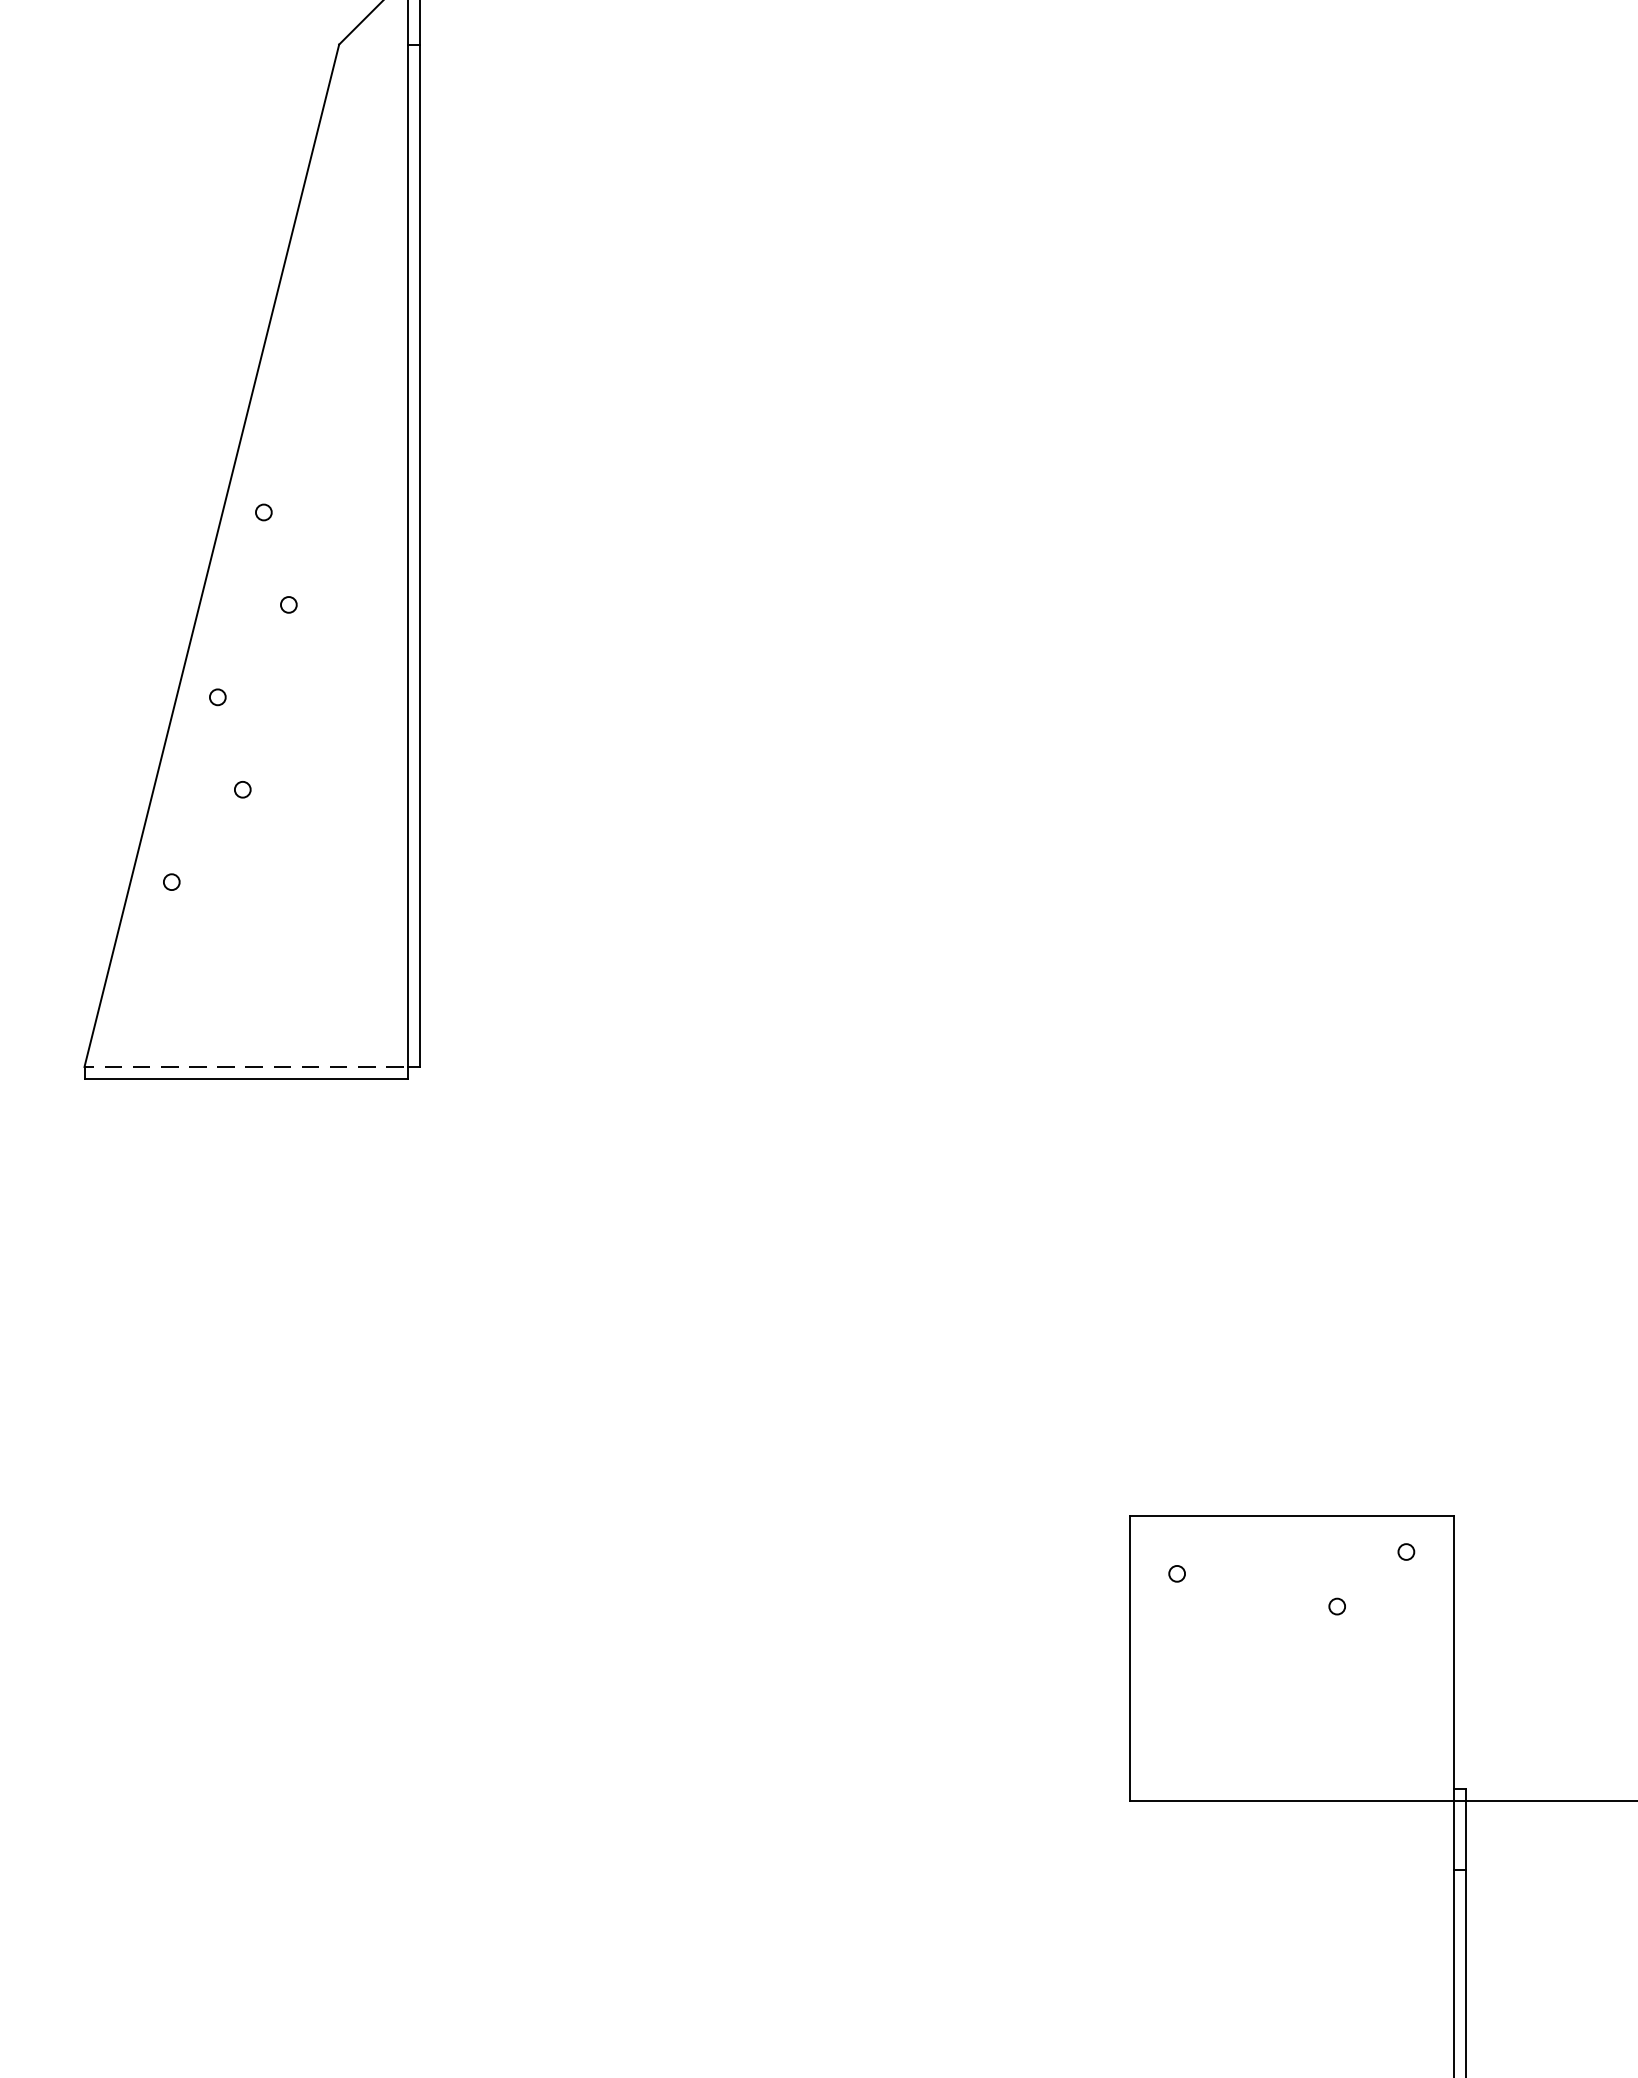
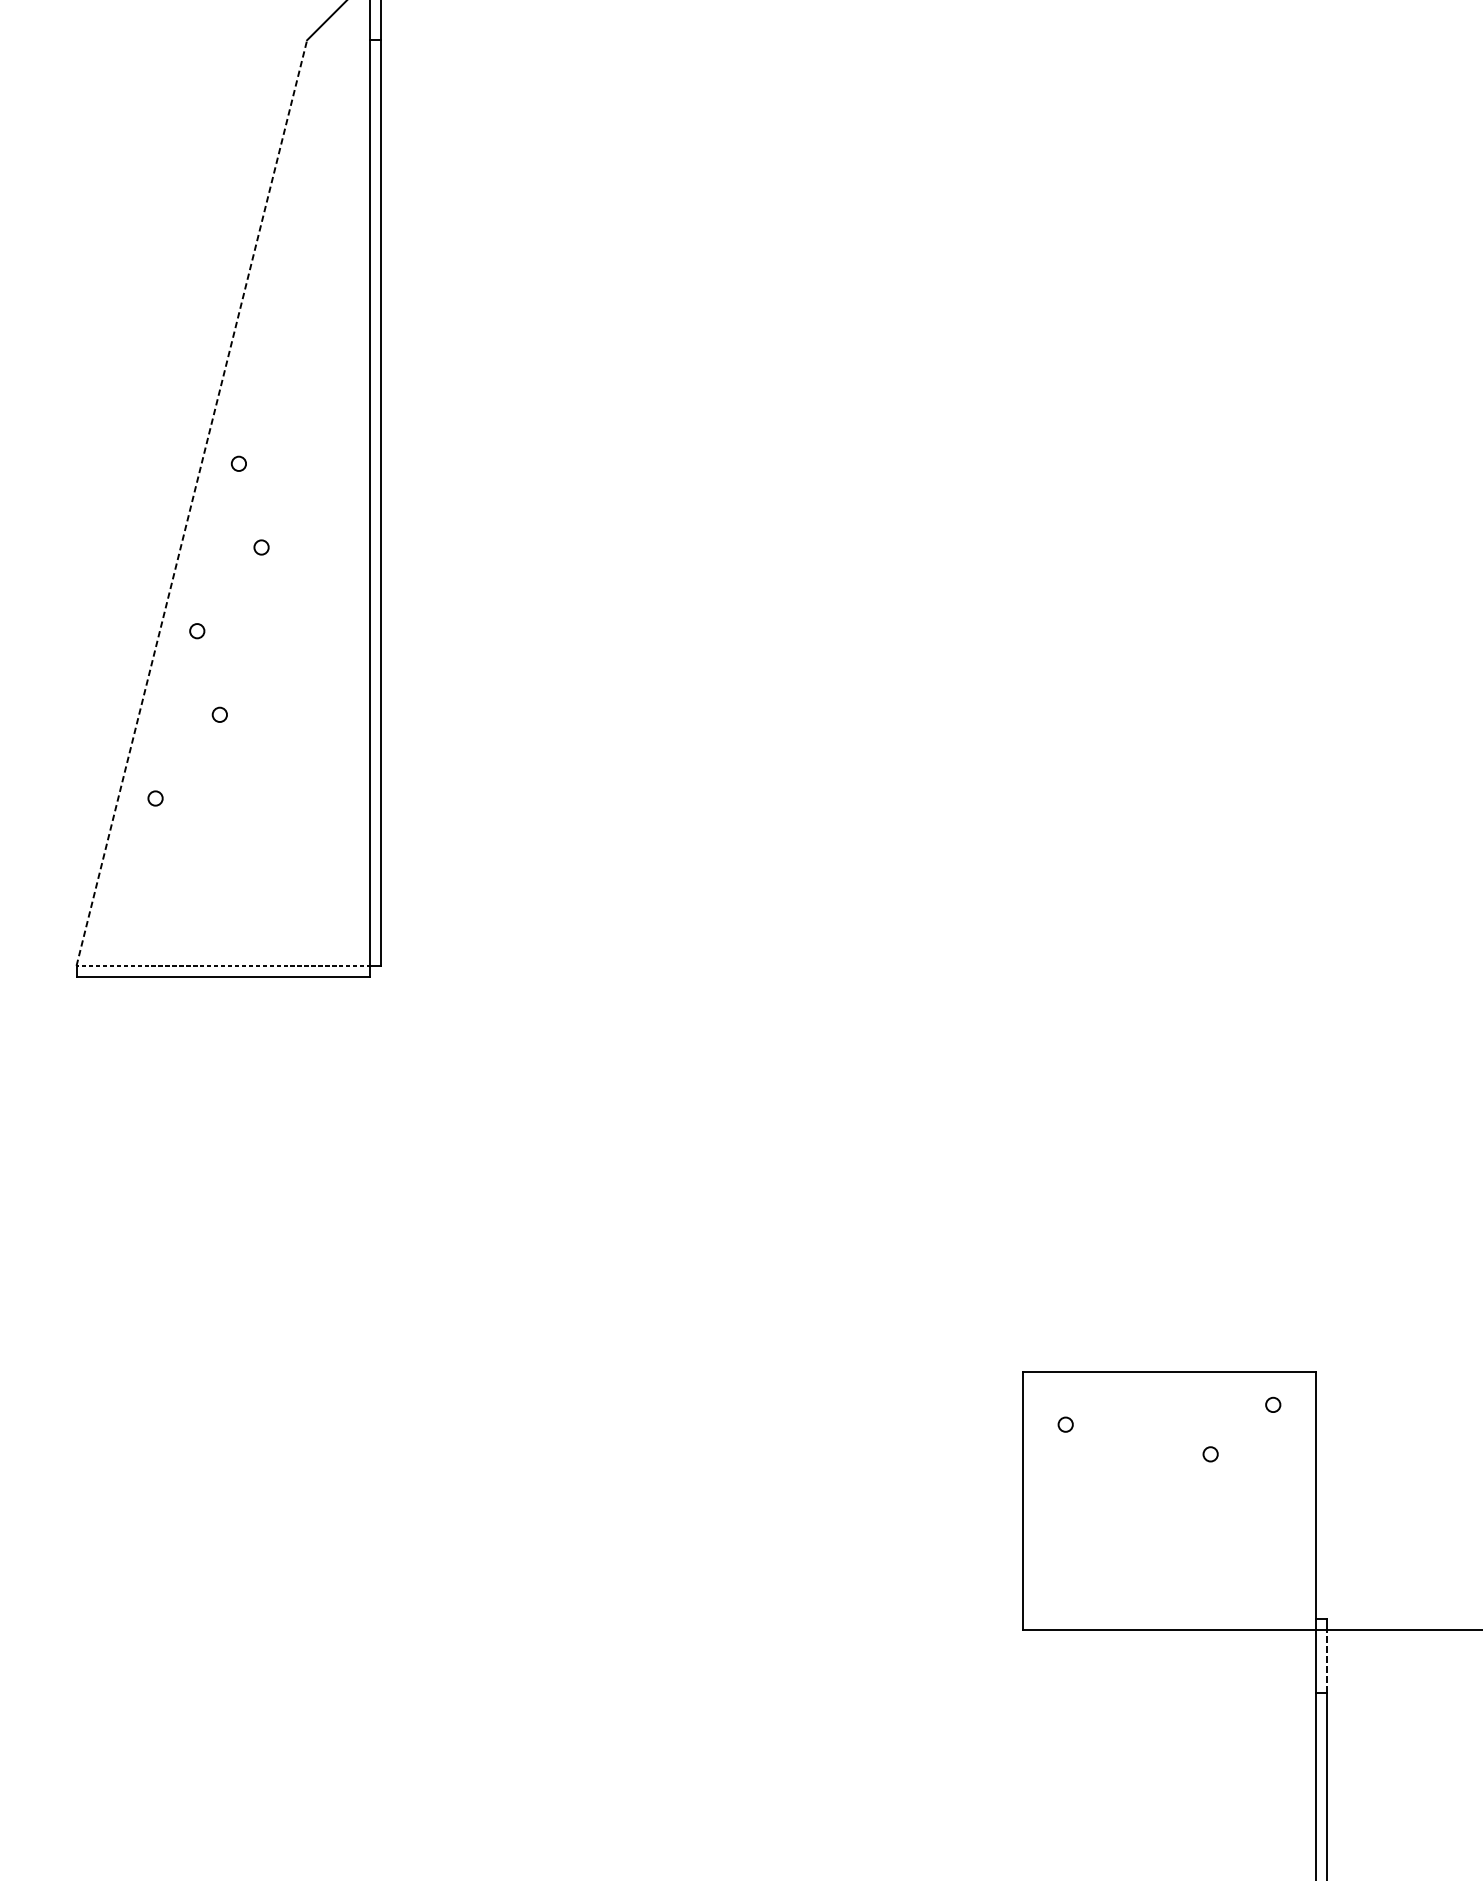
line: (211, 555) -> (191, 502), solid -> dashed
line: (1465, 1835) -> (1326, 1661), solid -> dashed

